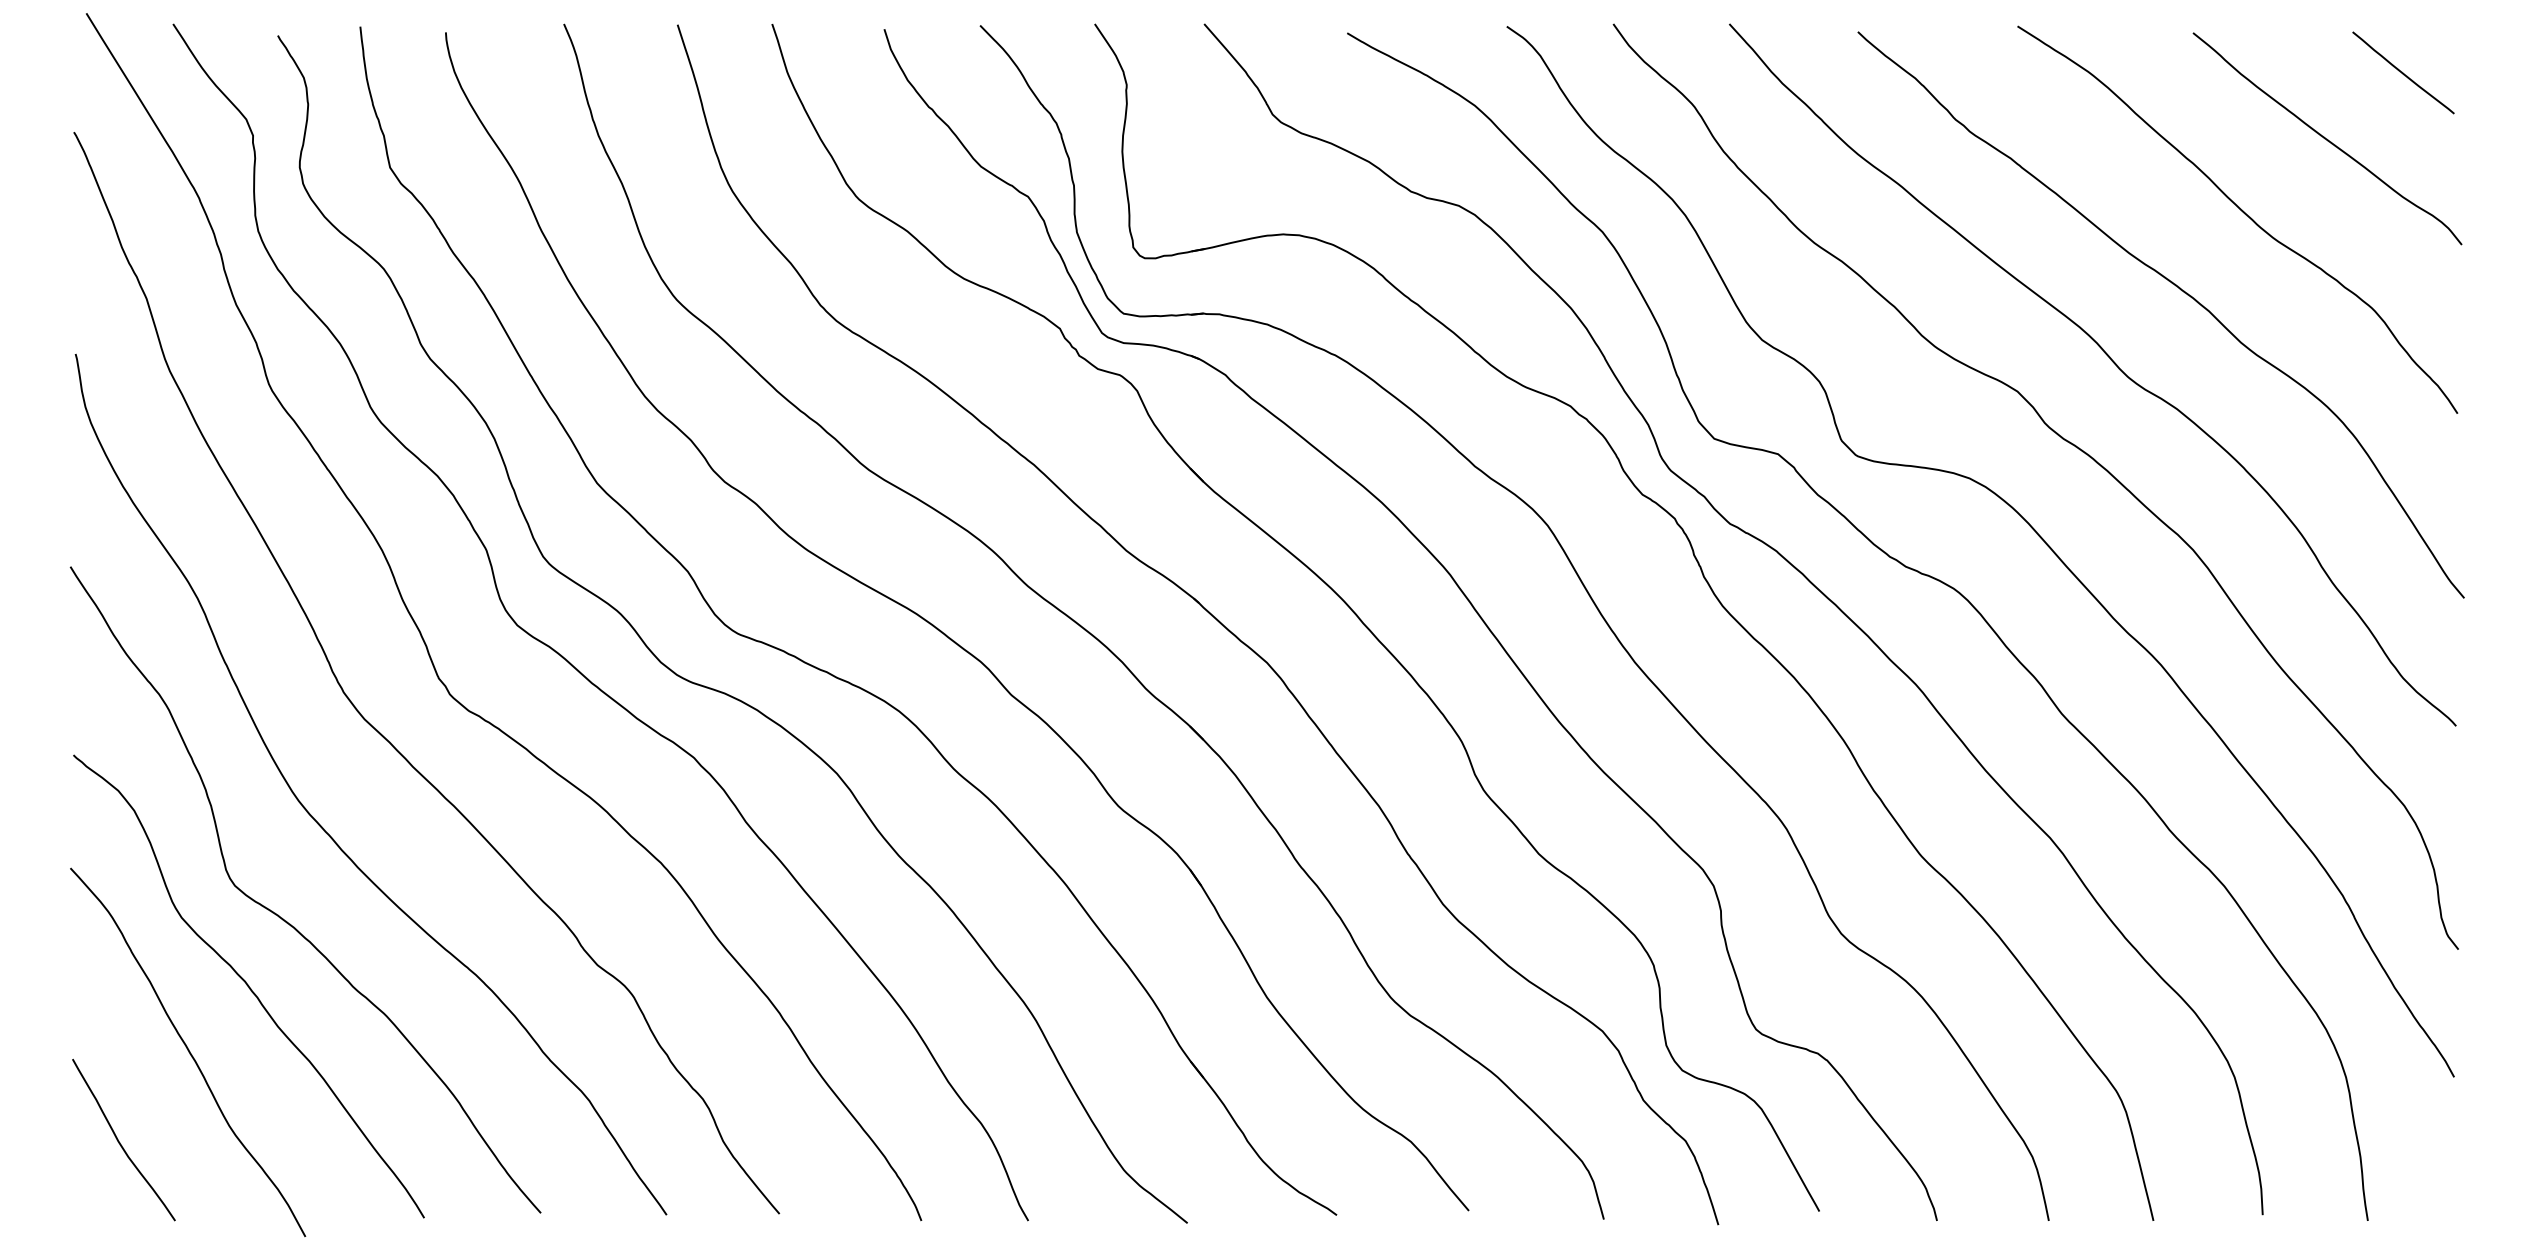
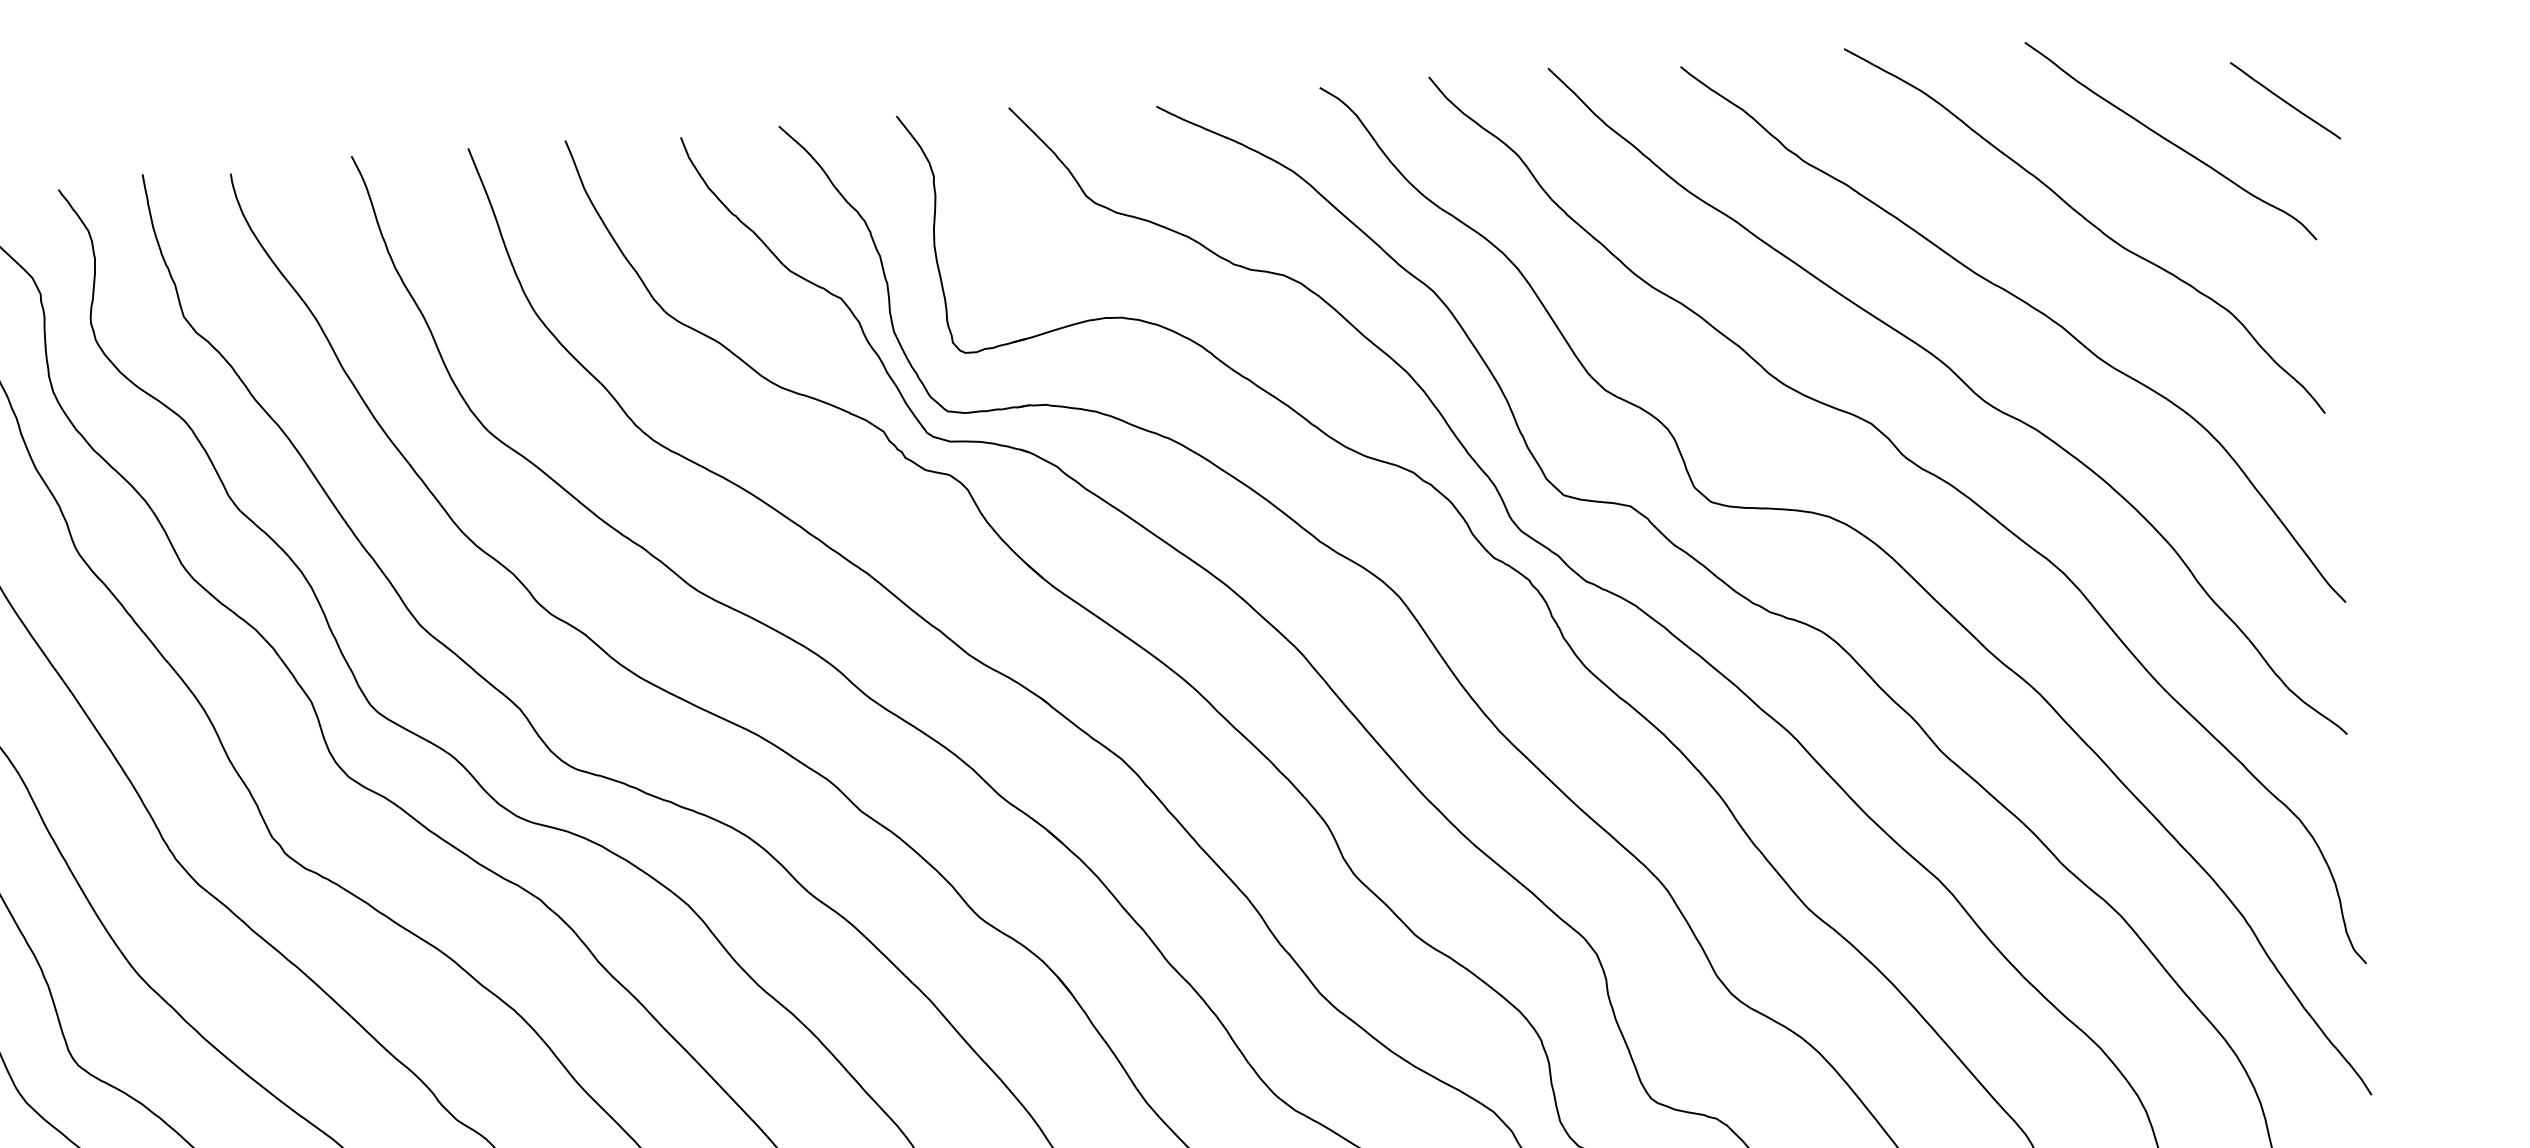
line: (2403, 72) -> (2285, 100), moved

